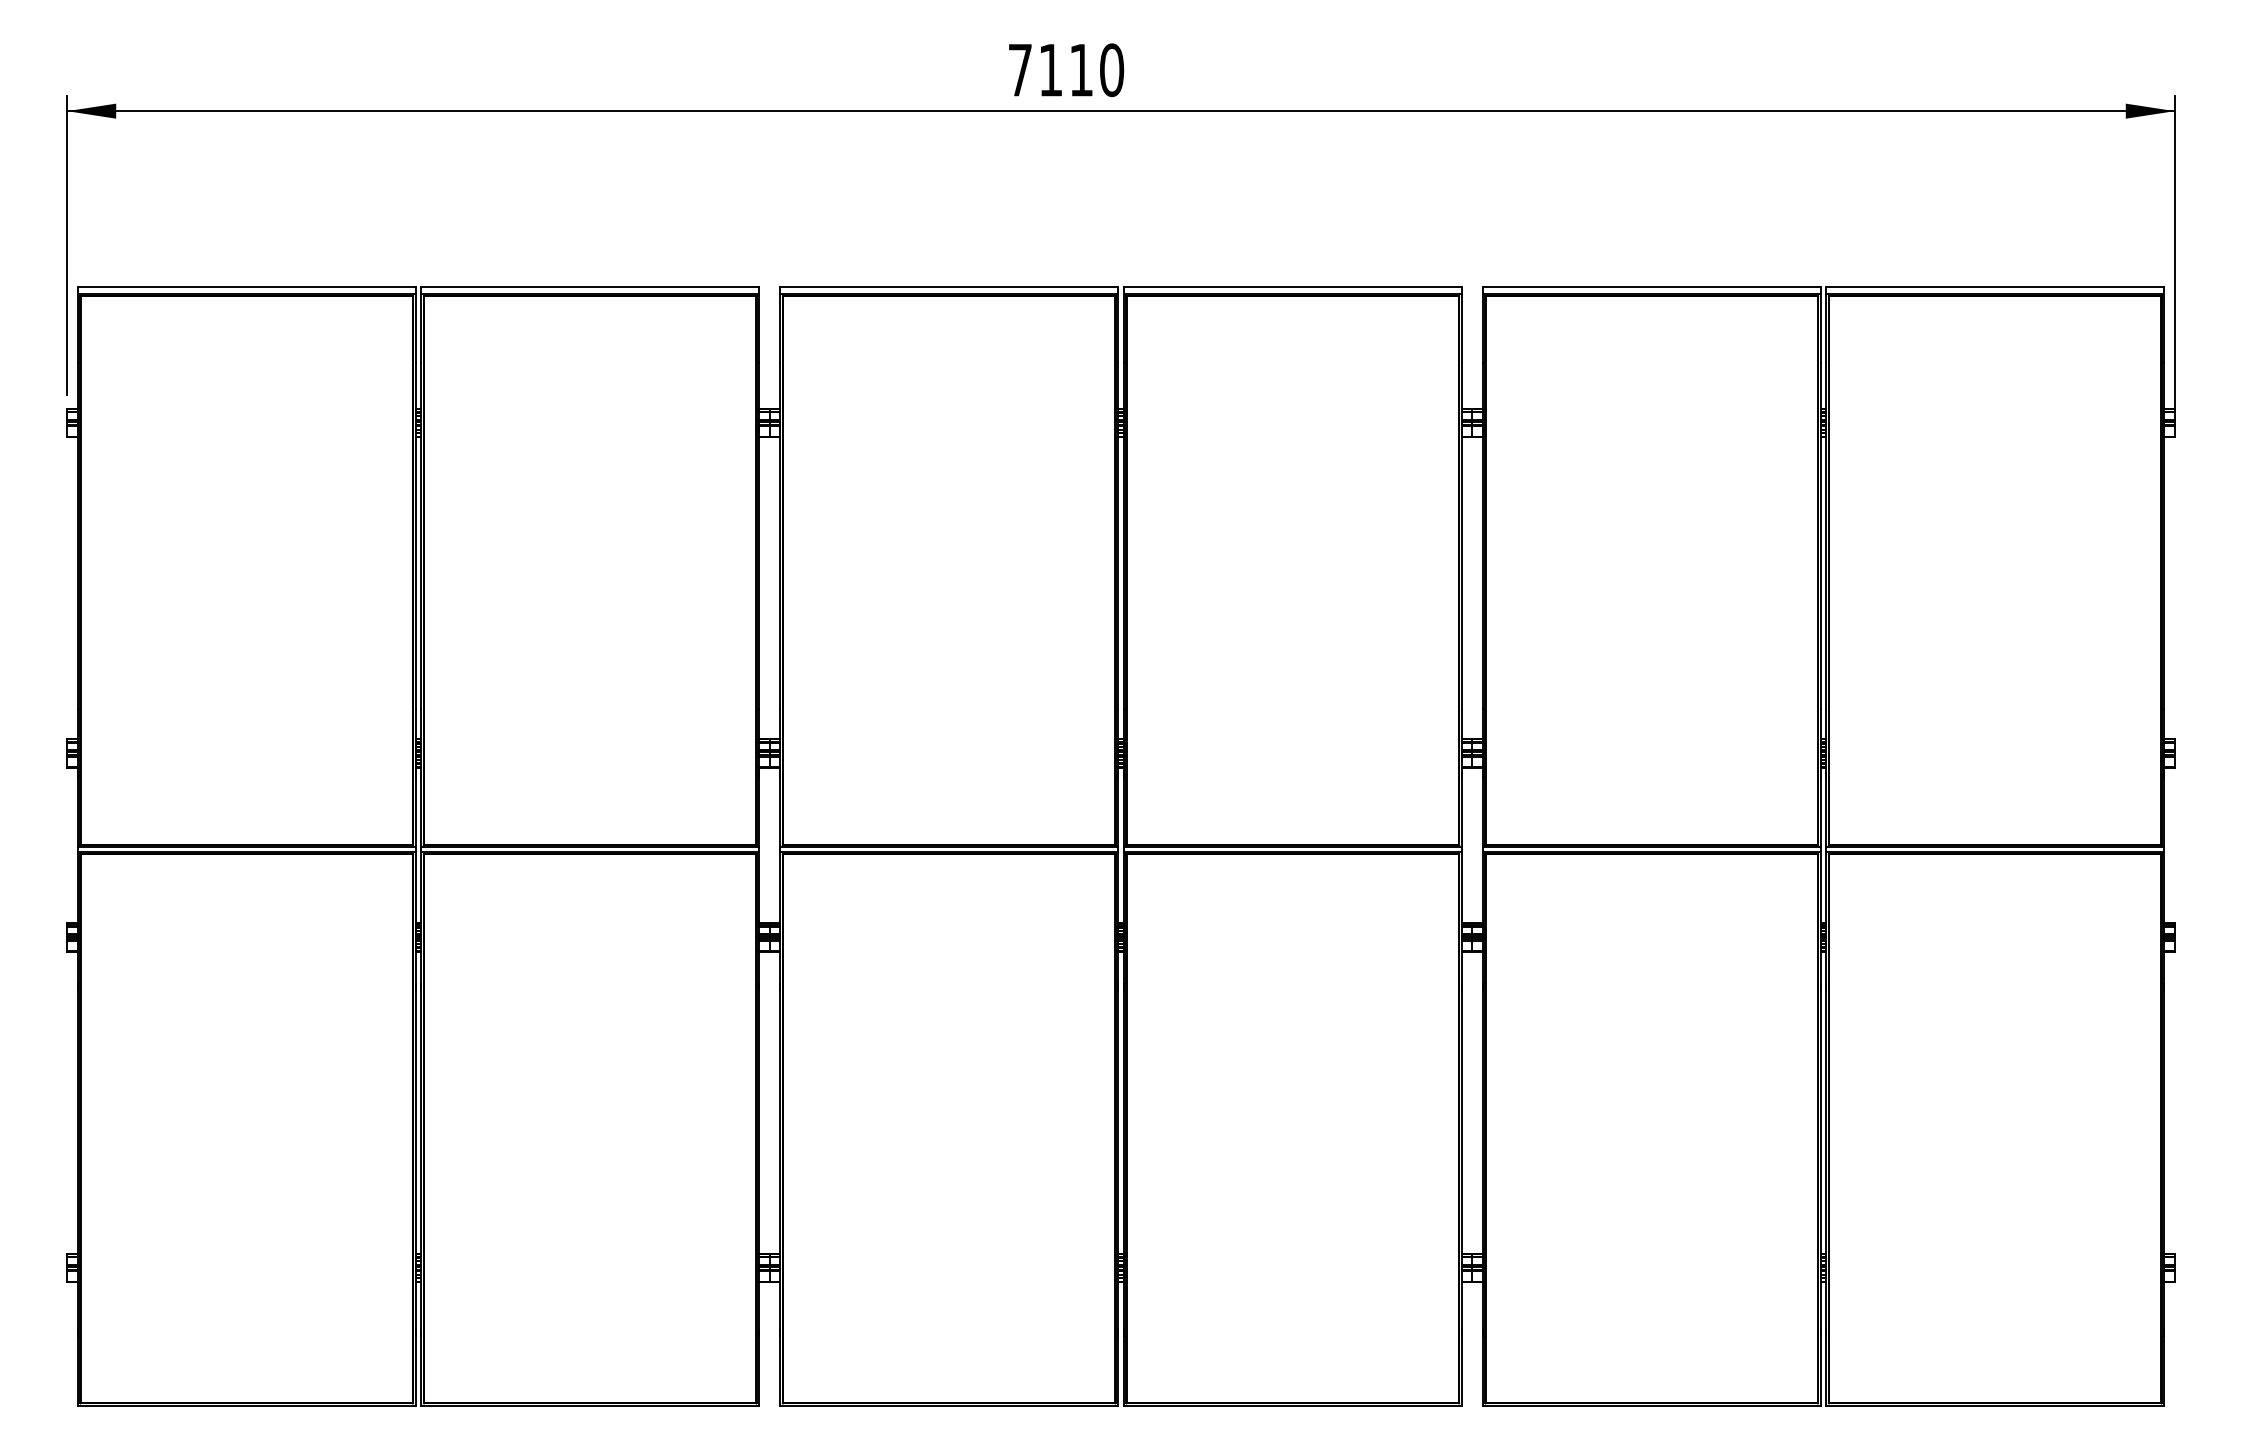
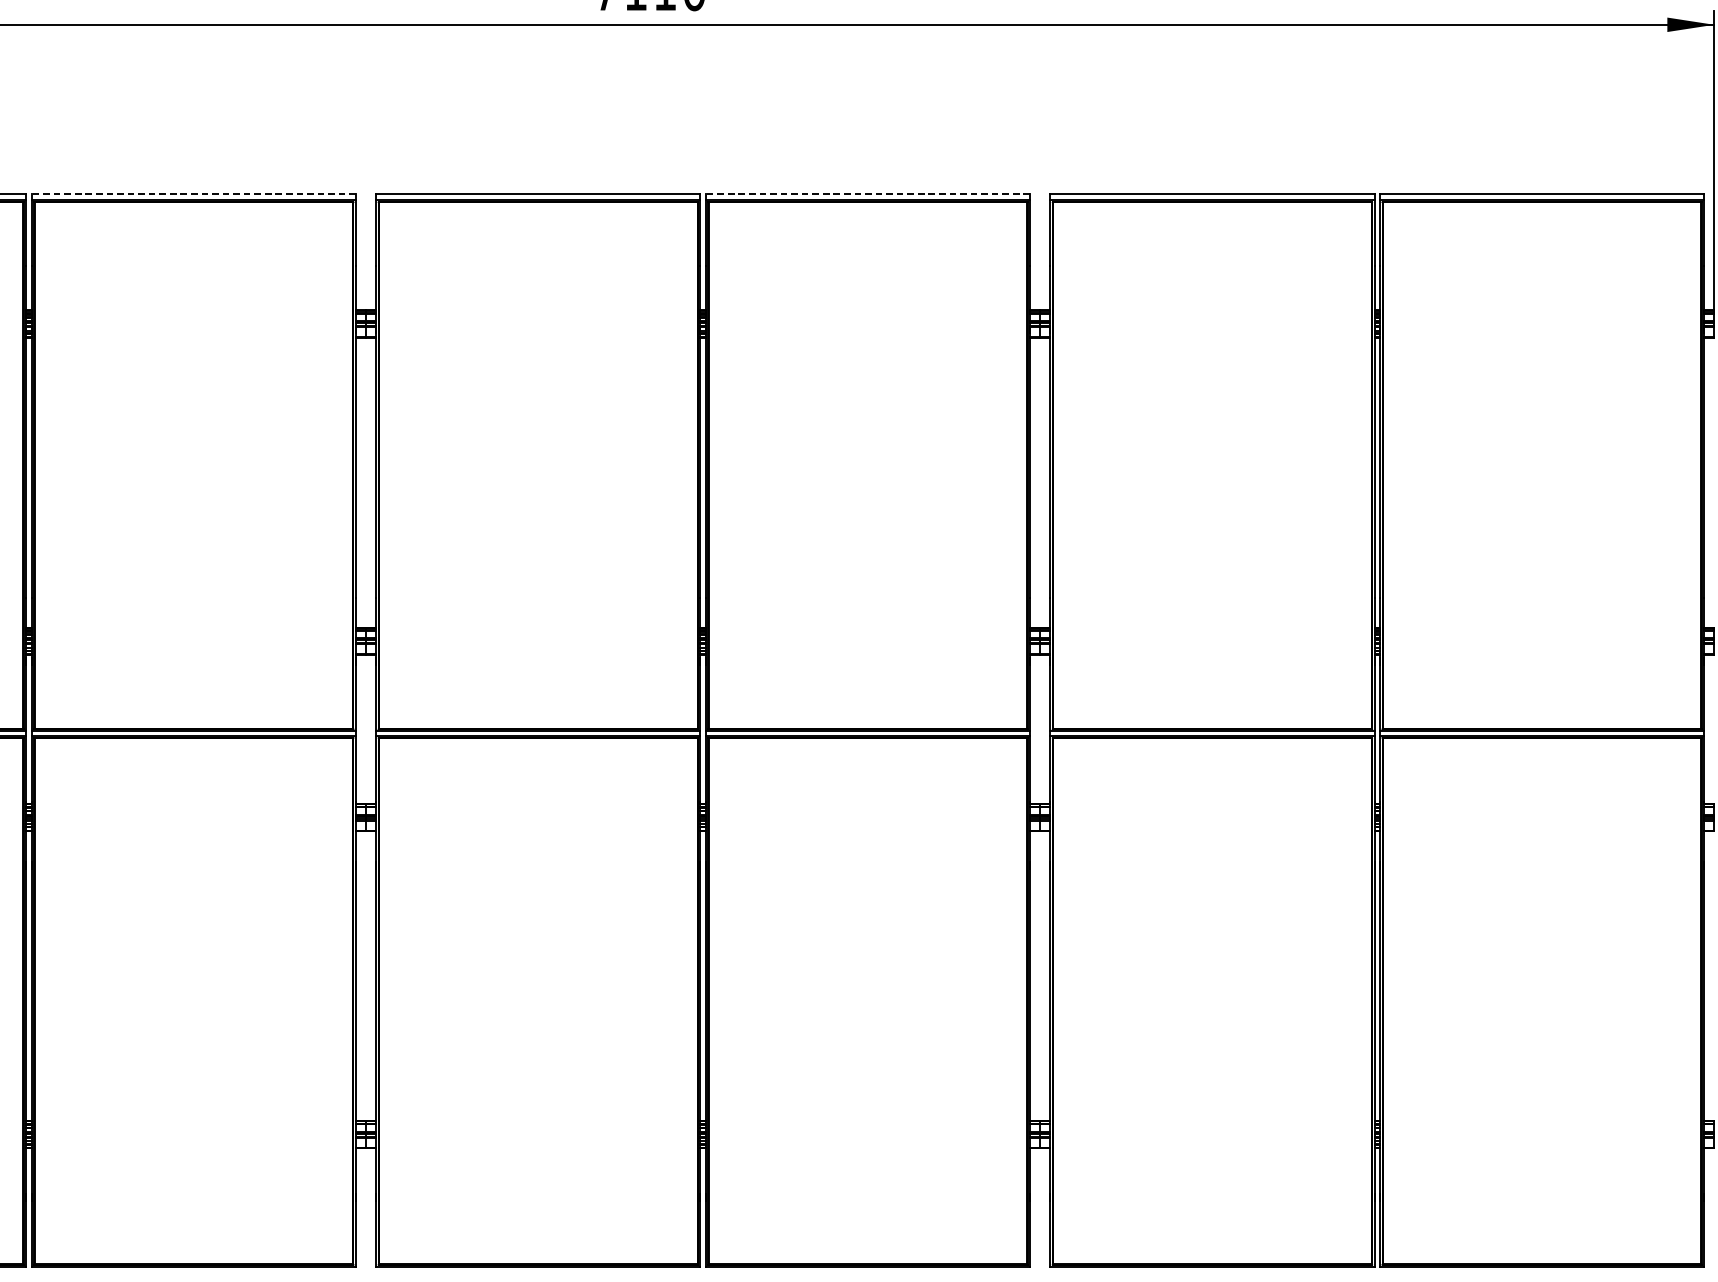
line: (590, 287) -> (194, 194), solid -> dashed
line: (1292, 287) -> (867, 194), solid -> dashed

